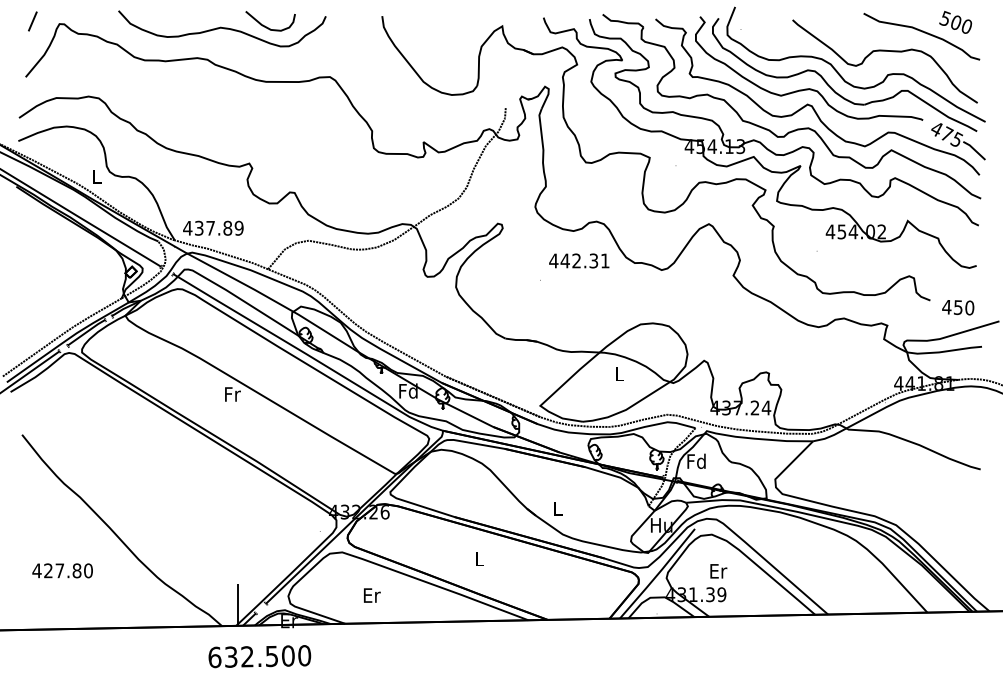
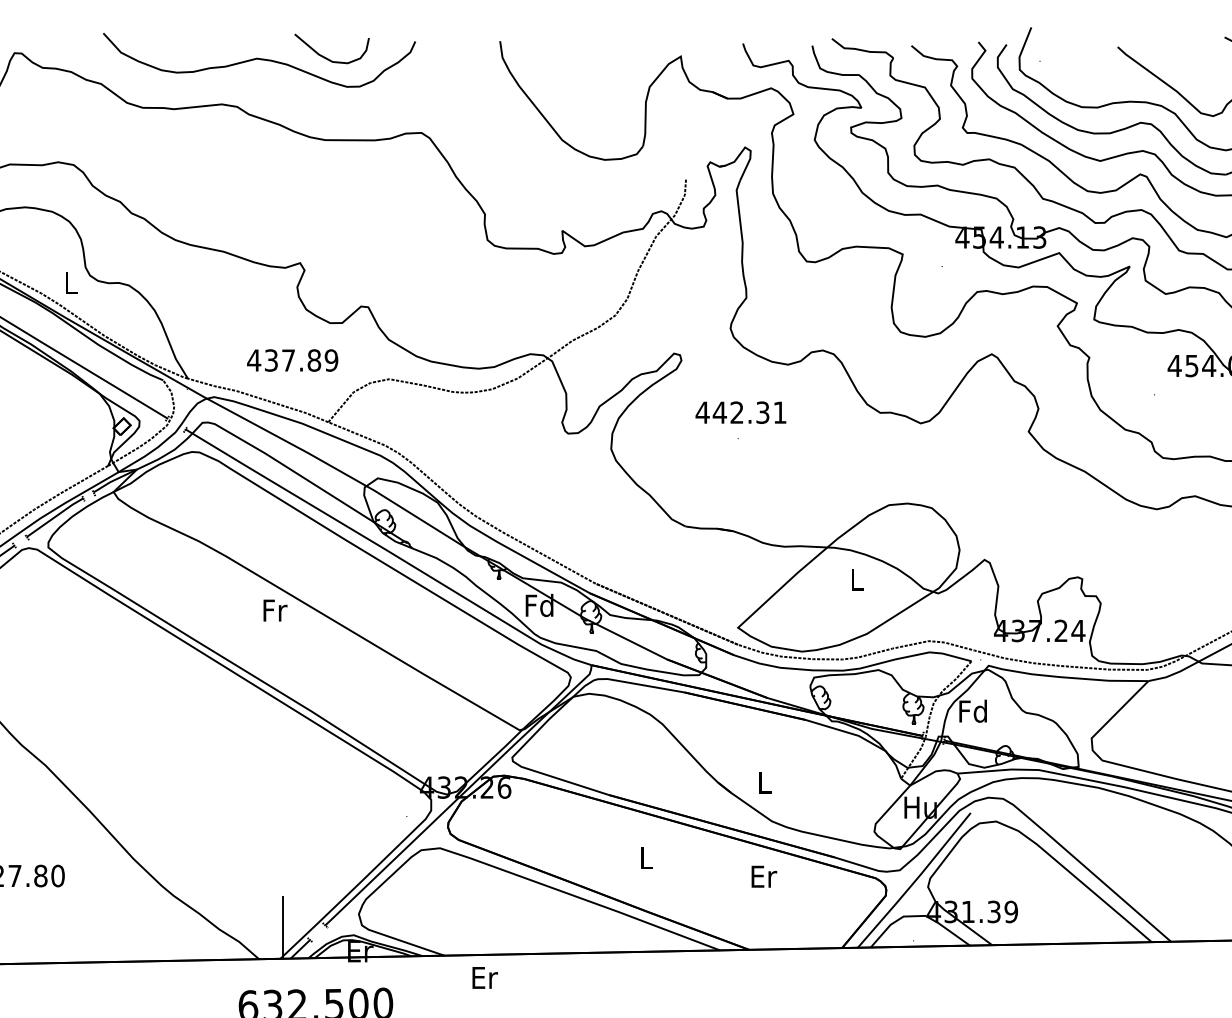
text: (213, 227) -> (292, 359), moved
text: (579, 260) -> (741, 411), moved
text: (718, 571) -> (763, 876), moved
text: (372, 595) -> (485, 977), moved

